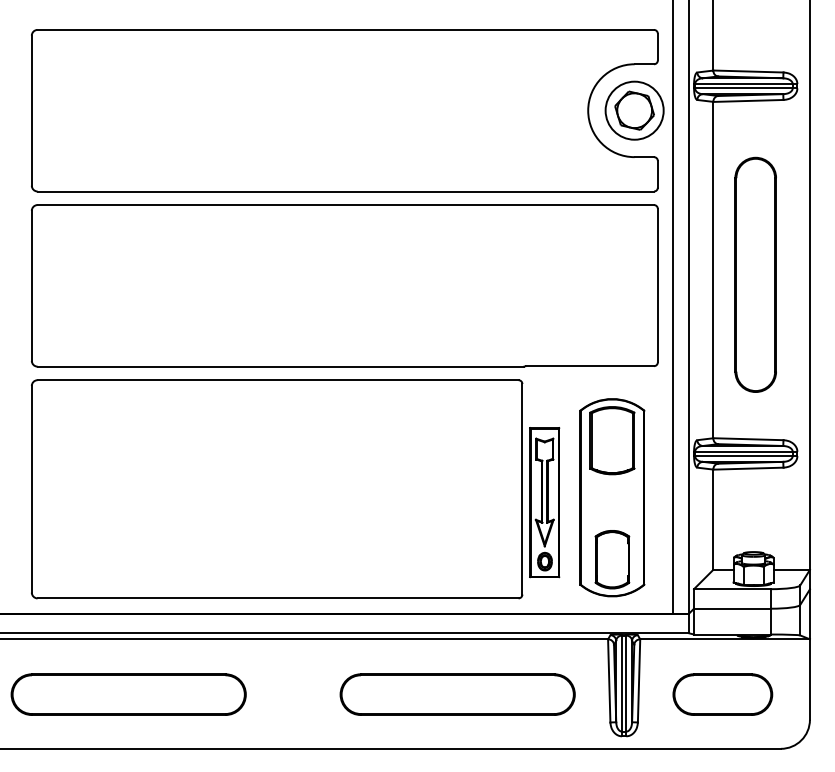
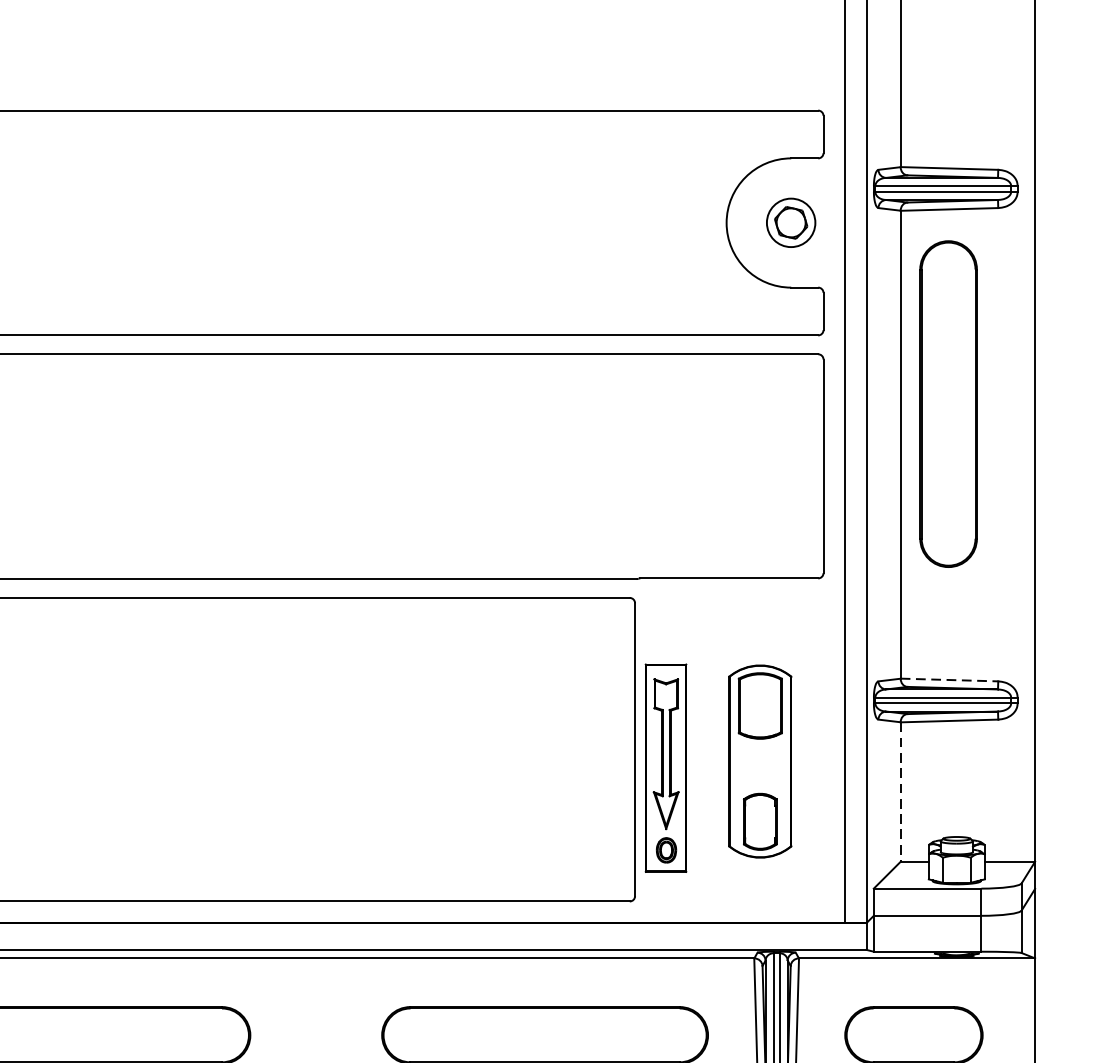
part: (634, 110) -> (791, 222), size x0.6
part: (755, 274) -> (948, 403), moved
line: (748, 439) -> (949, 680), solid -> dashed
part: (612, 497) -> (760, 761), size x0.7
line: (713, 520) -> (900, 793), solid -> dashed

